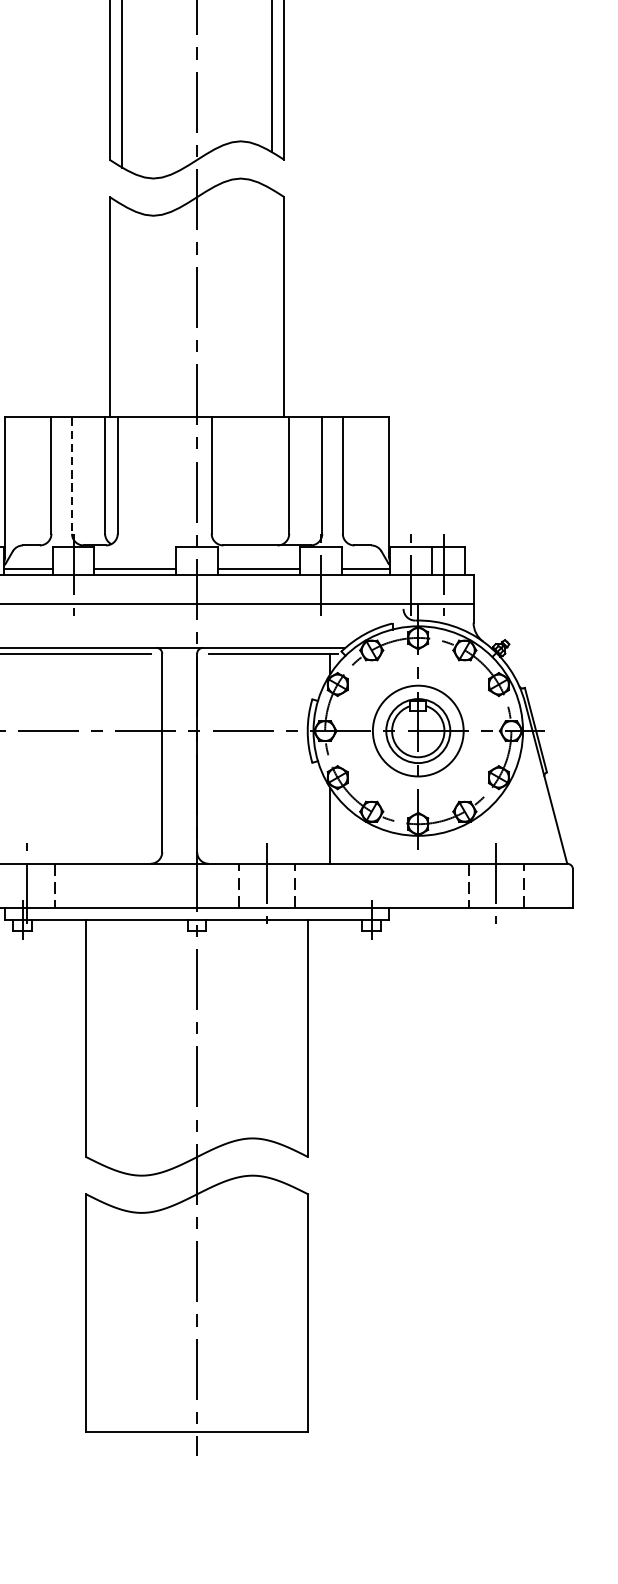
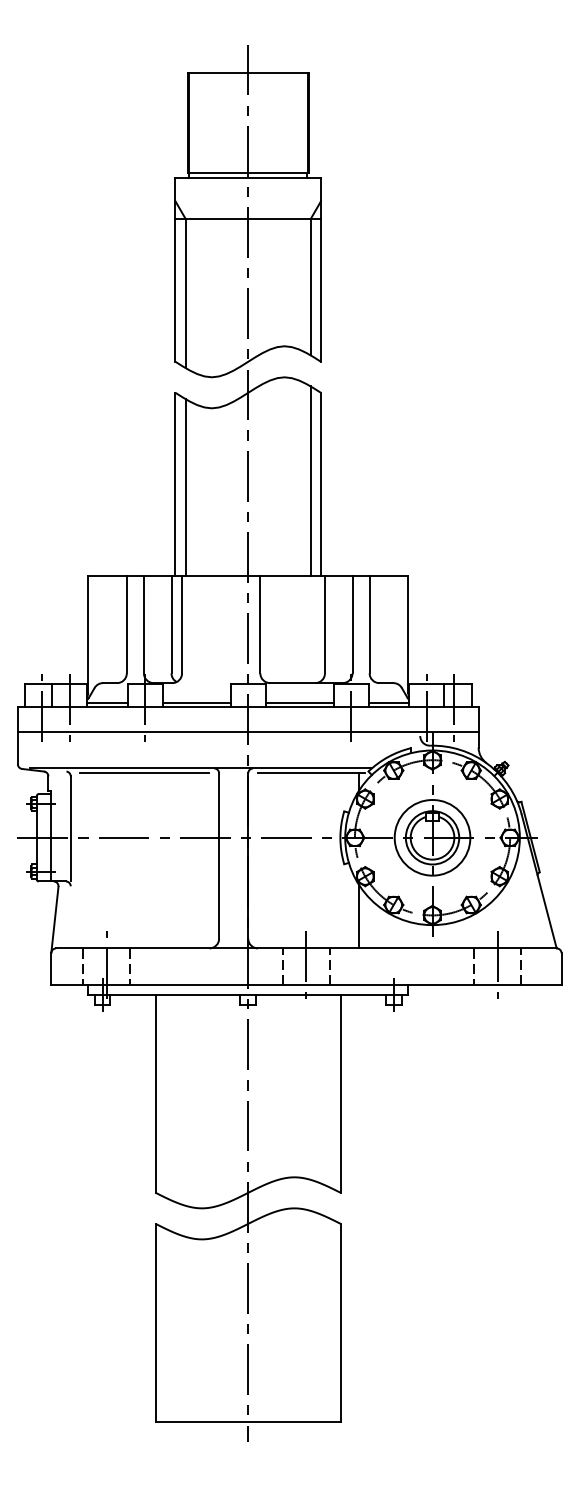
line: (271, 303) -> (310, 481), added
line: (121, 310) -> (185, 487), added
line: (71, 475) -> (143, 624), dashed -> solid

